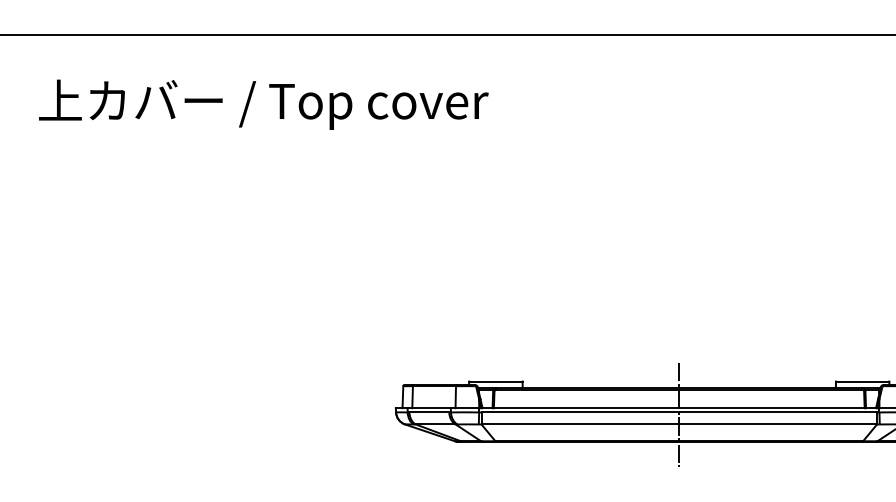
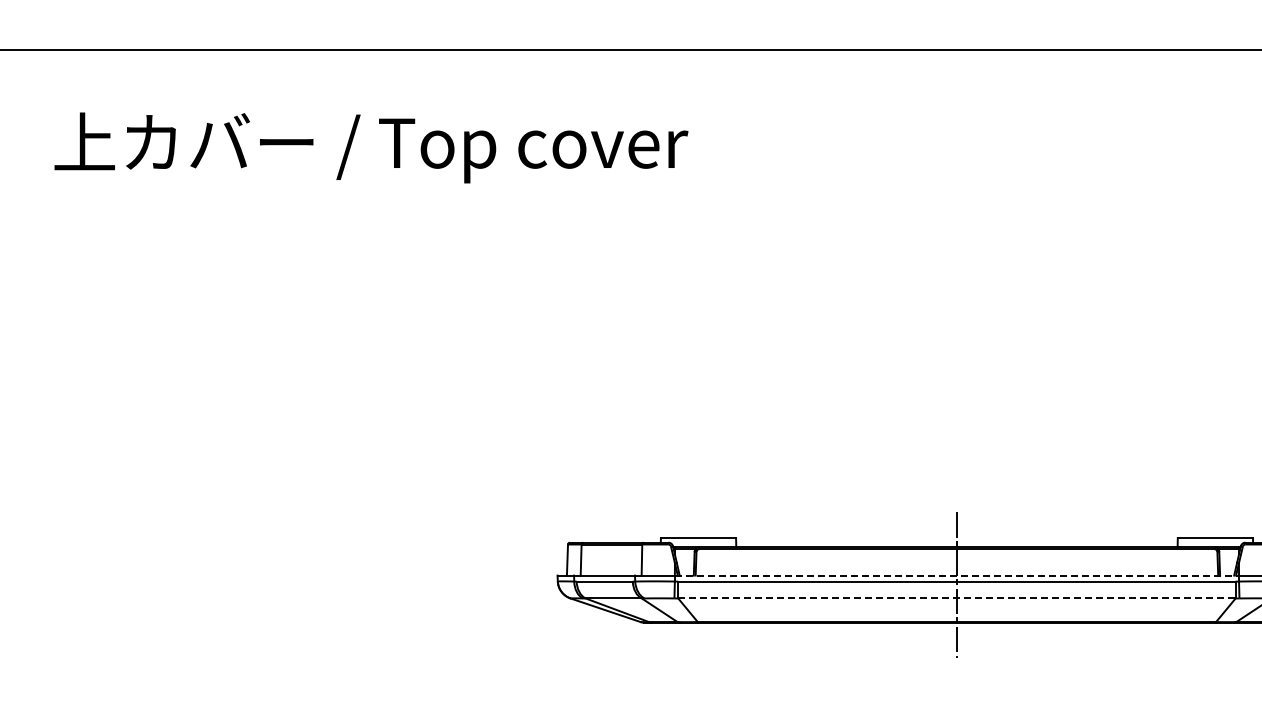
line: (679, 408) -> (957, 575), solid -> dashed
line: (678, 424) -> (956, 598), solid -> dashed

